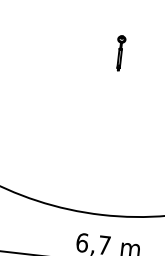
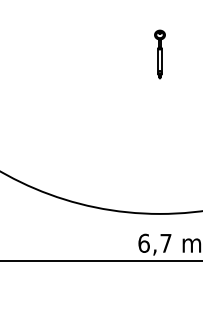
part: (119, 53) -> (159, 54), size x1.4

